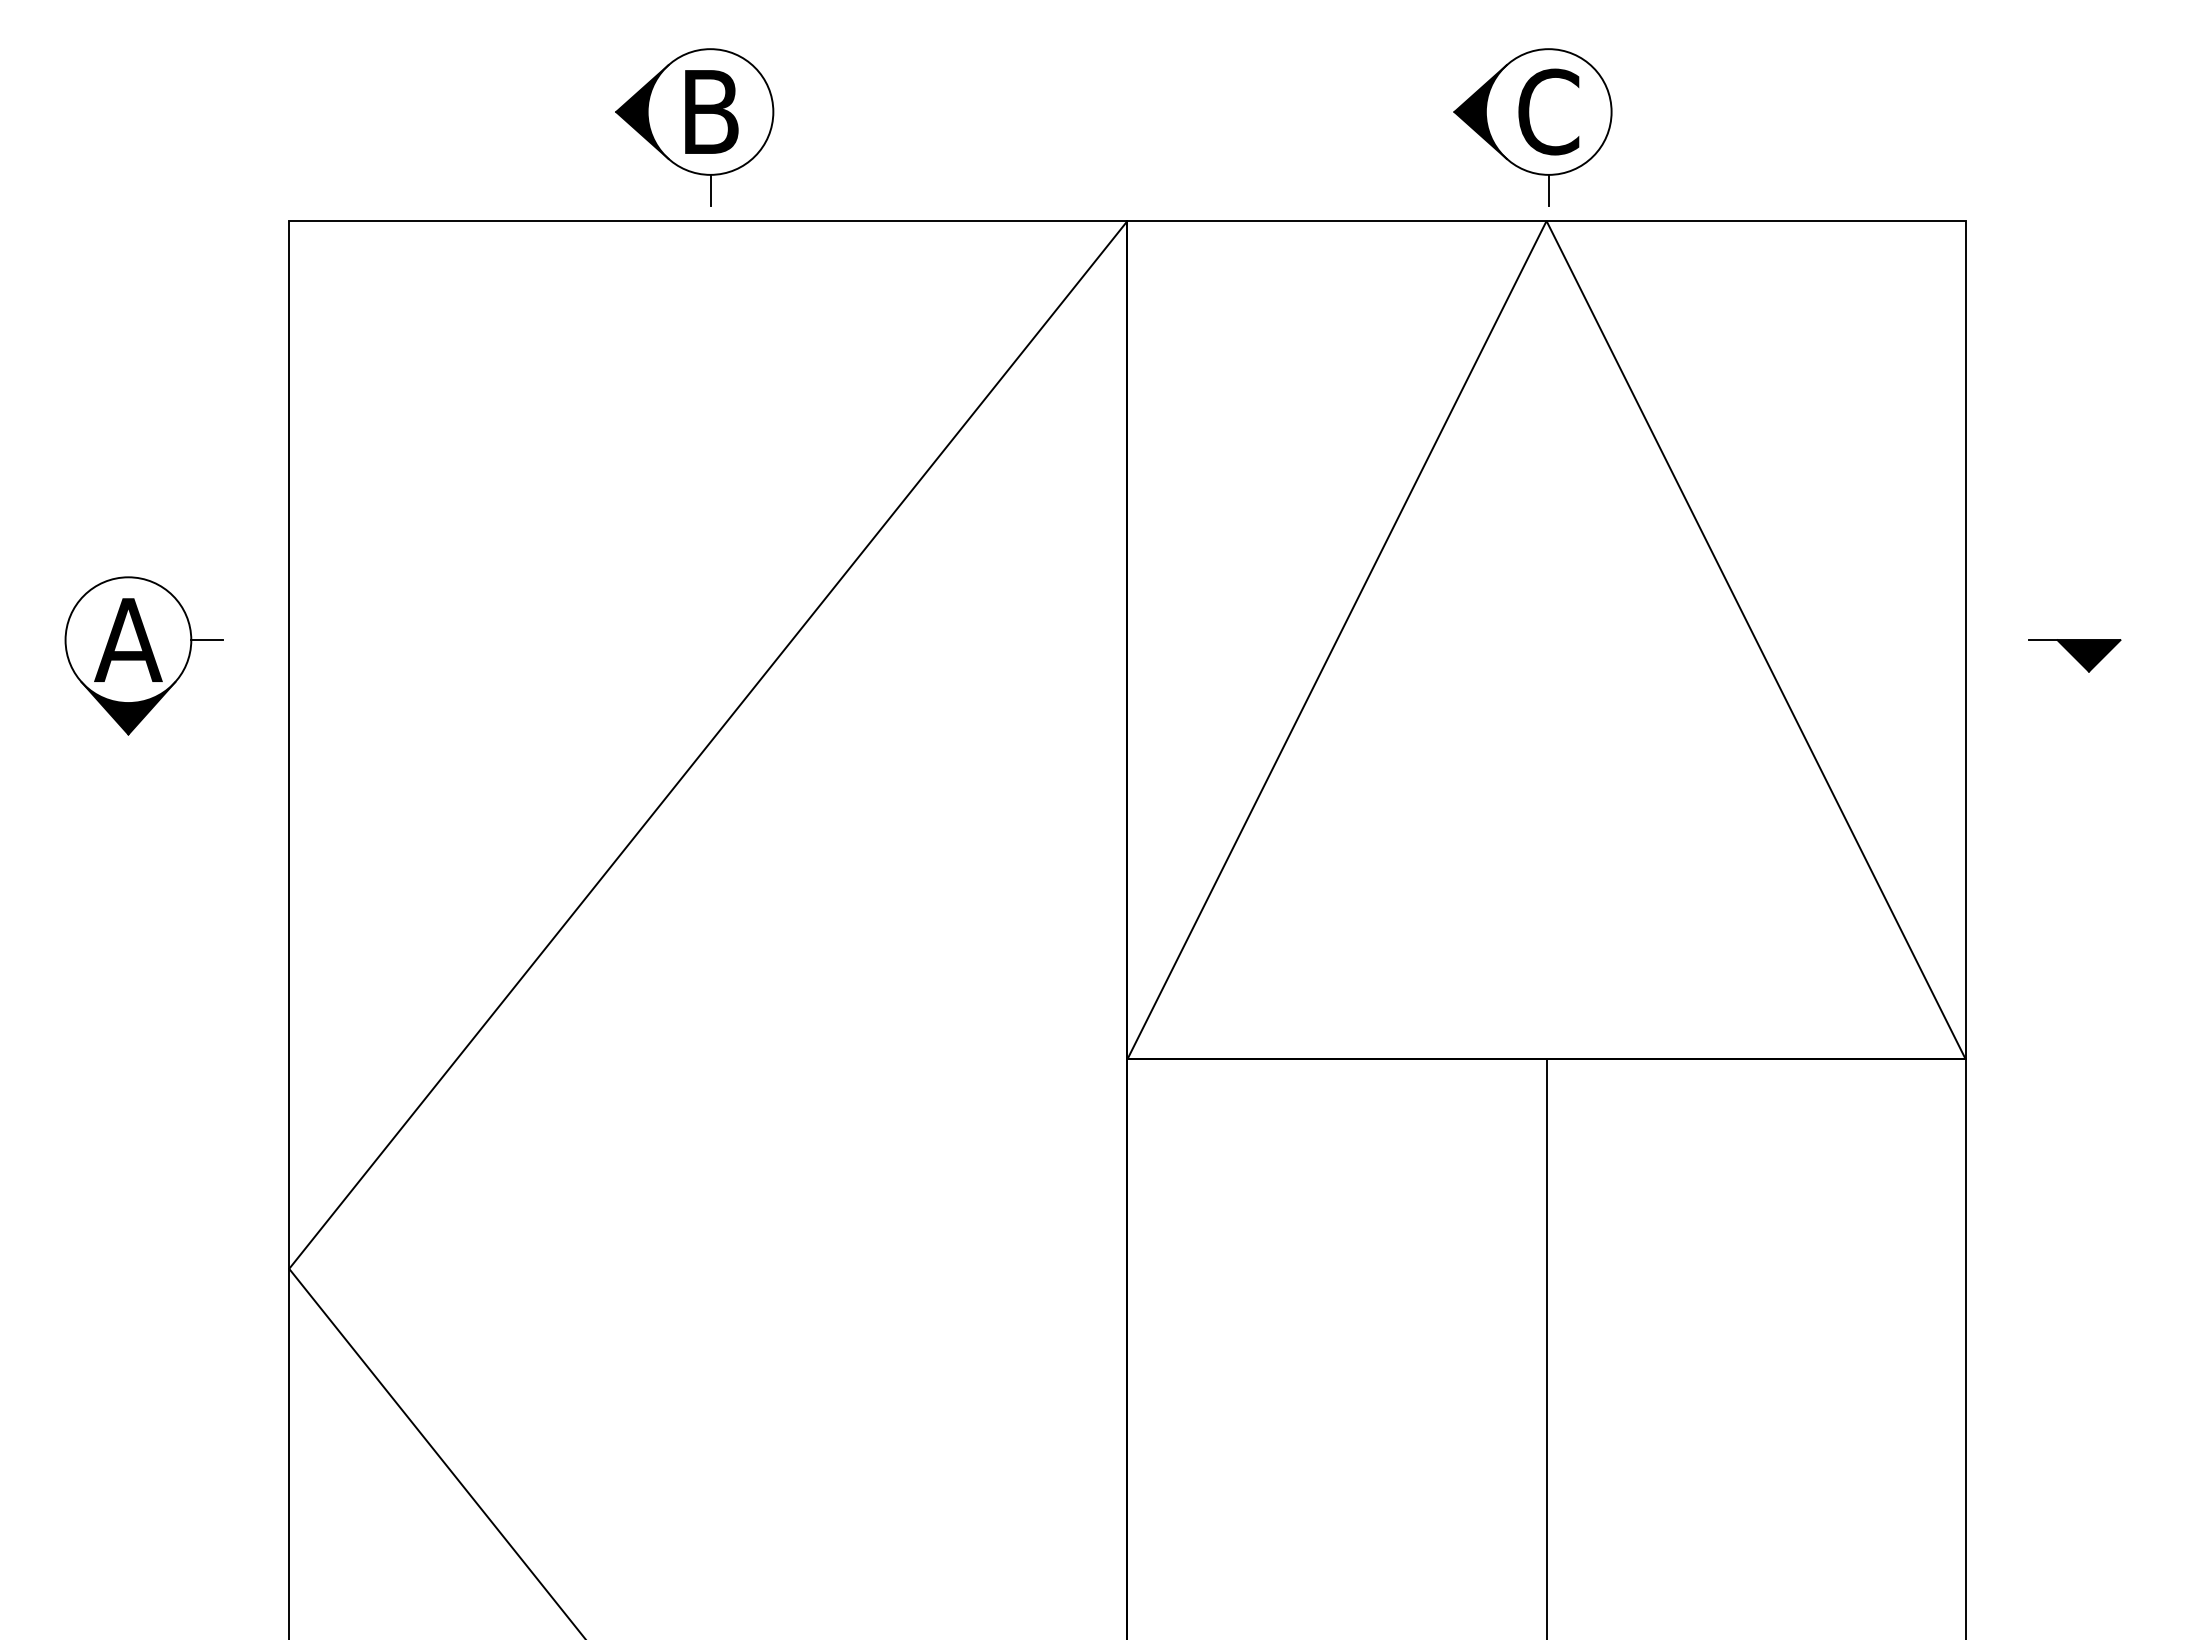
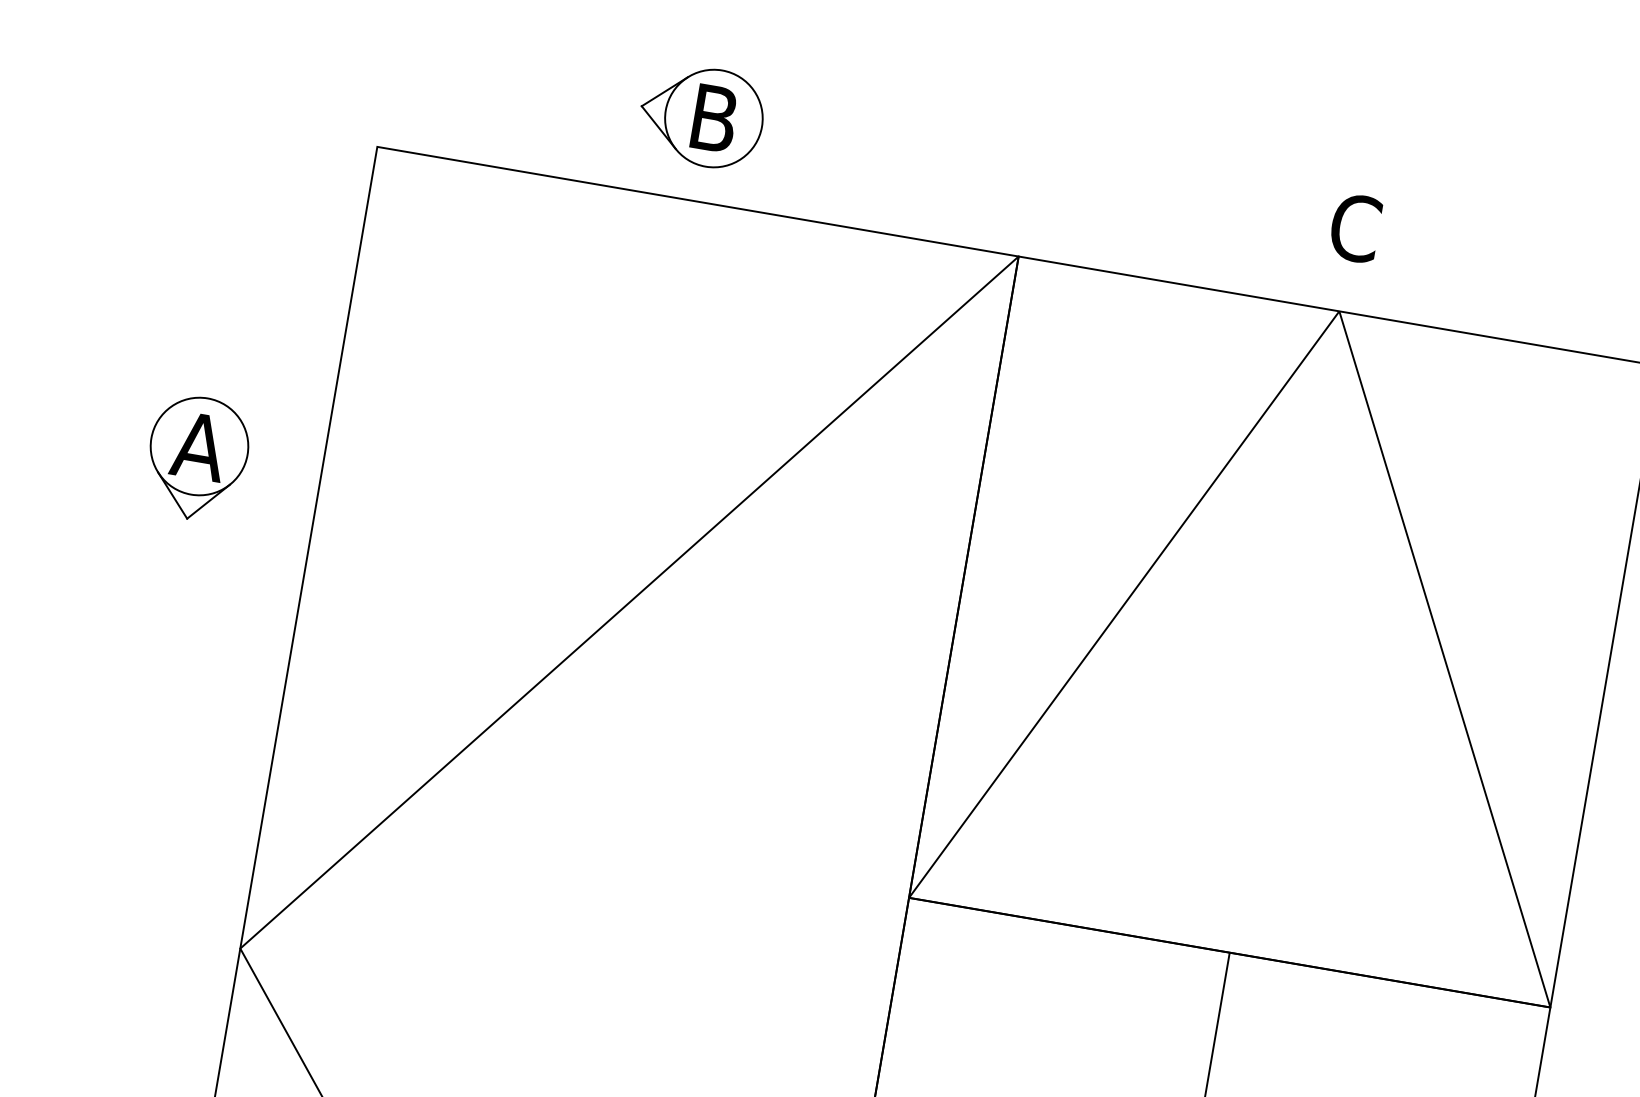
fill: (642, 111) -> (661, 109), removed
part: (1532, 127) -> (1340, 237), removed
line: (710, 190) -> (703, 178), removed
line: (206, 640) -> (259, 456), removed
fill: (128, 708) -> (190, 498), removed

